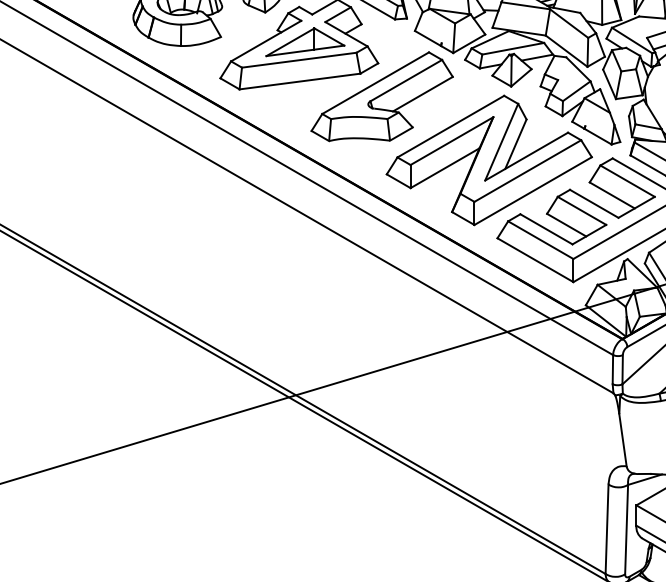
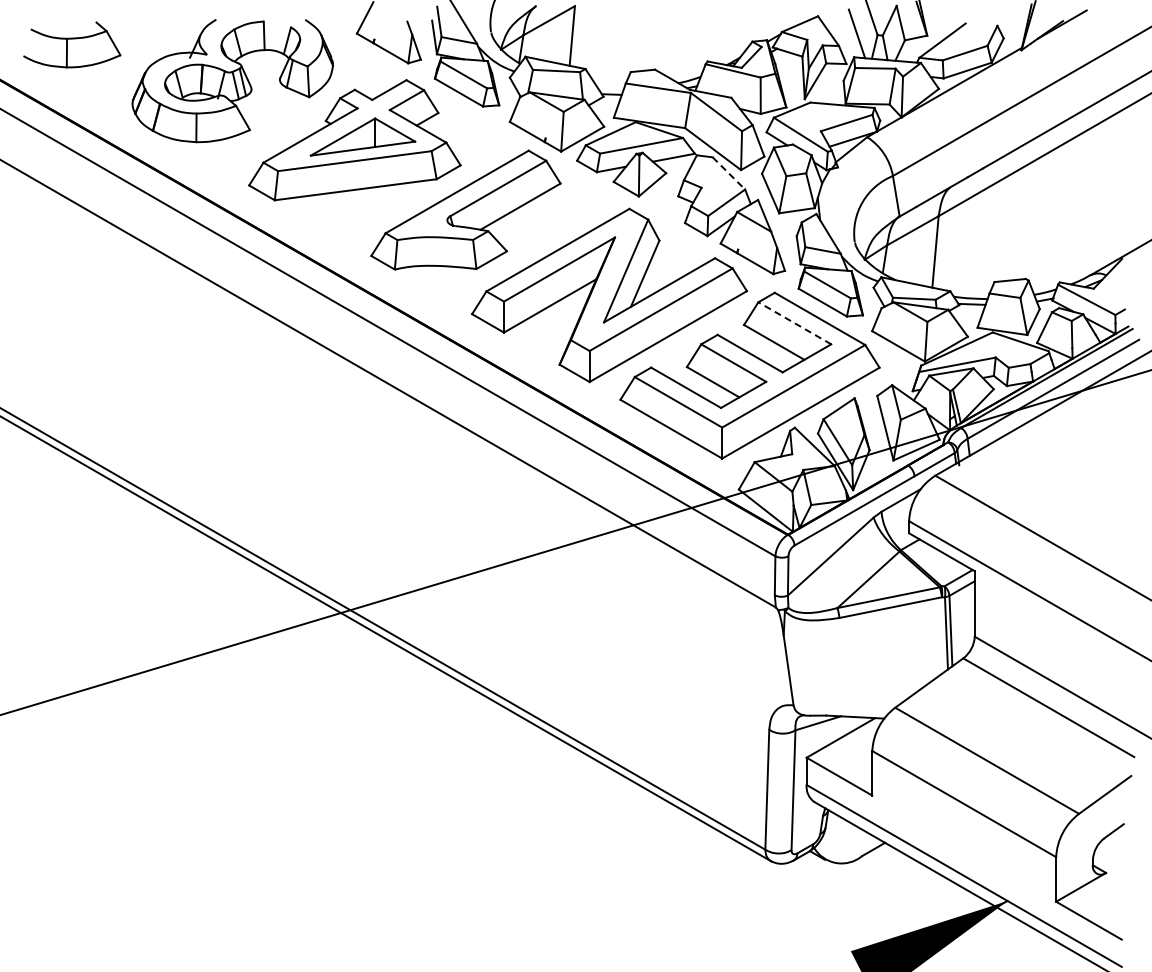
line: (578, 69) -> (728, 173), solid -> dashed
line: (627, 181) -> (794, 323), solid -> dashed

